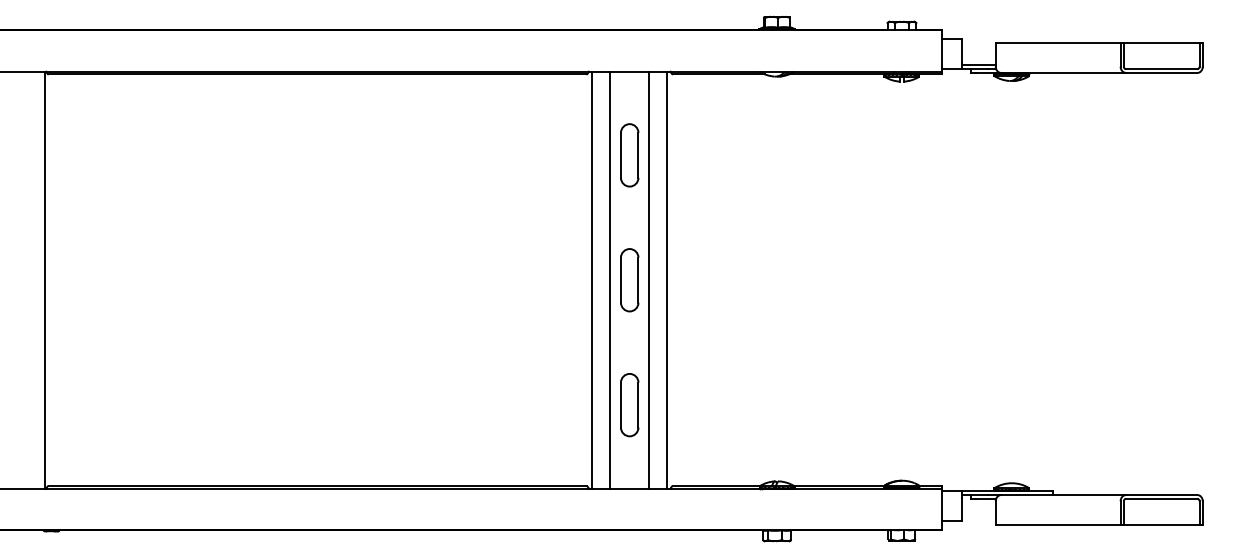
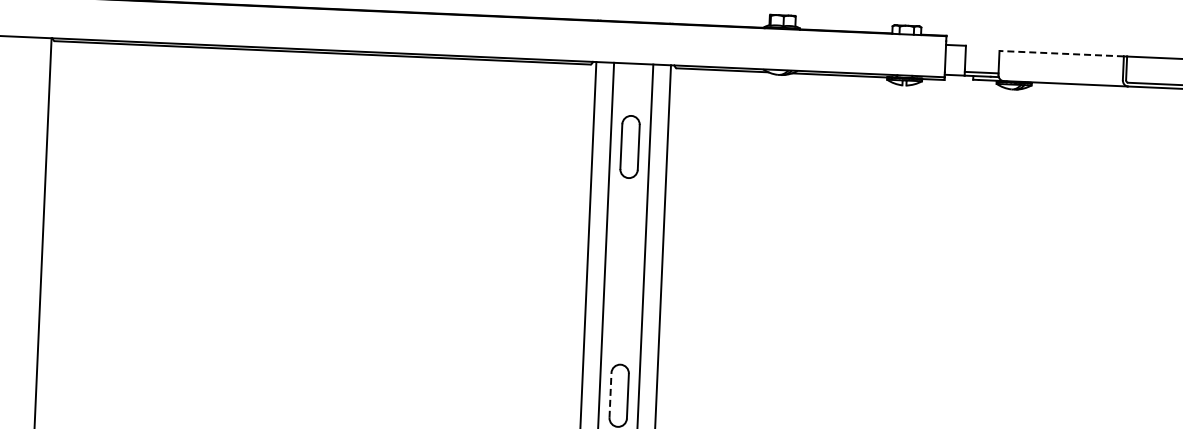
line: (1057, 42) -> (1061, 53), solid -> dashed
part: (629, 280) -> (624, 271), removed
line: (620, 404) -> (610, 394), solid -> dashed

